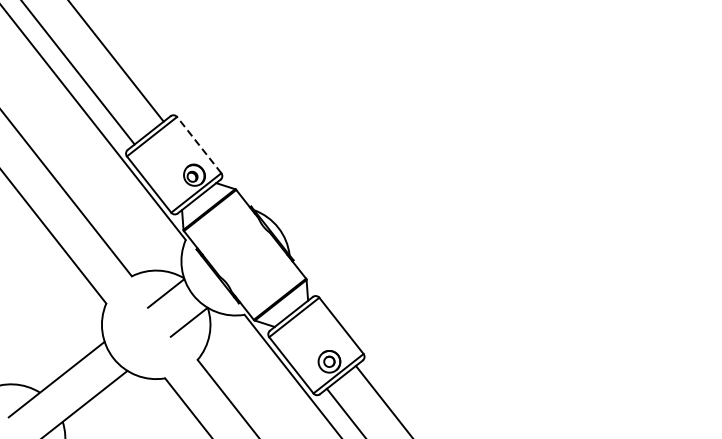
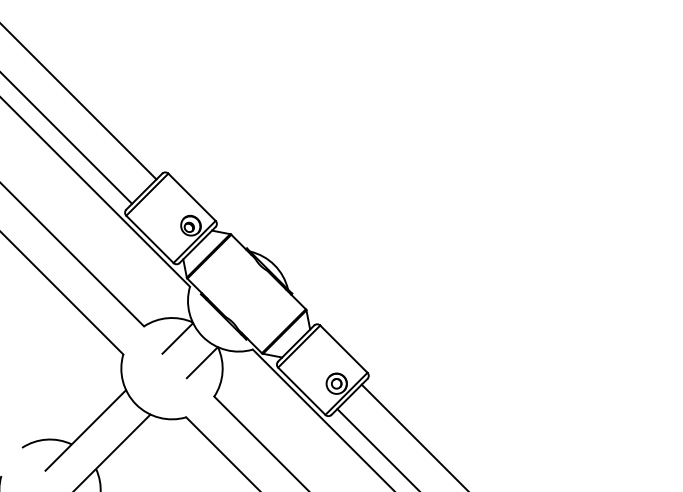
line: (198, 144) -> (191, 196), dashed -> solid

